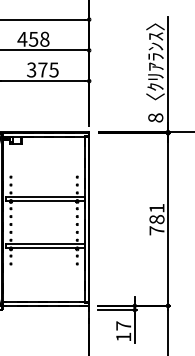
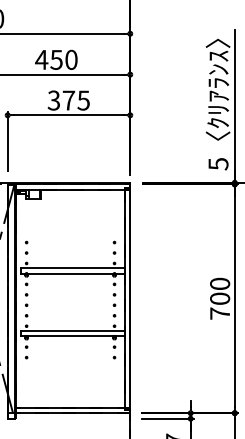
text: (44, 39) -> (71, 60), 458 -> 450
text: (155, 117) -> (218, 163), 8 -> 5
text: (156, 213) -> (219, 290), 781 -> 700

